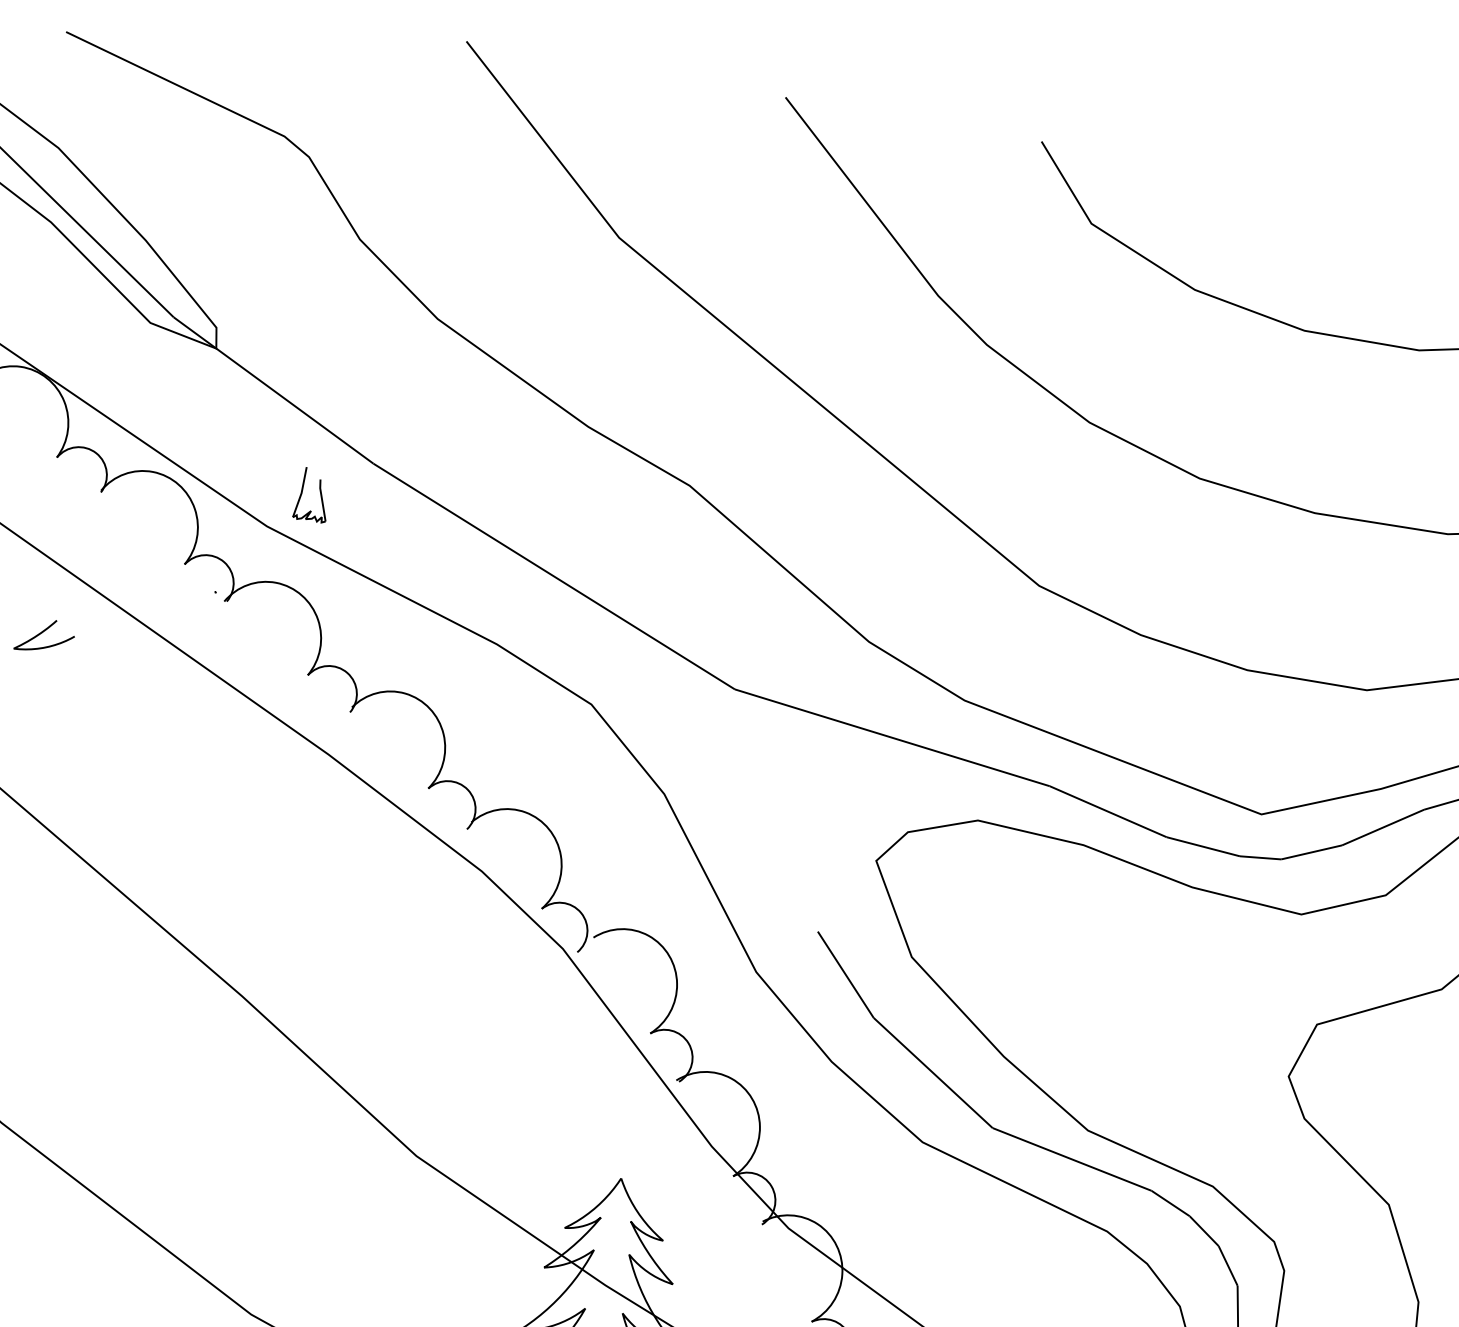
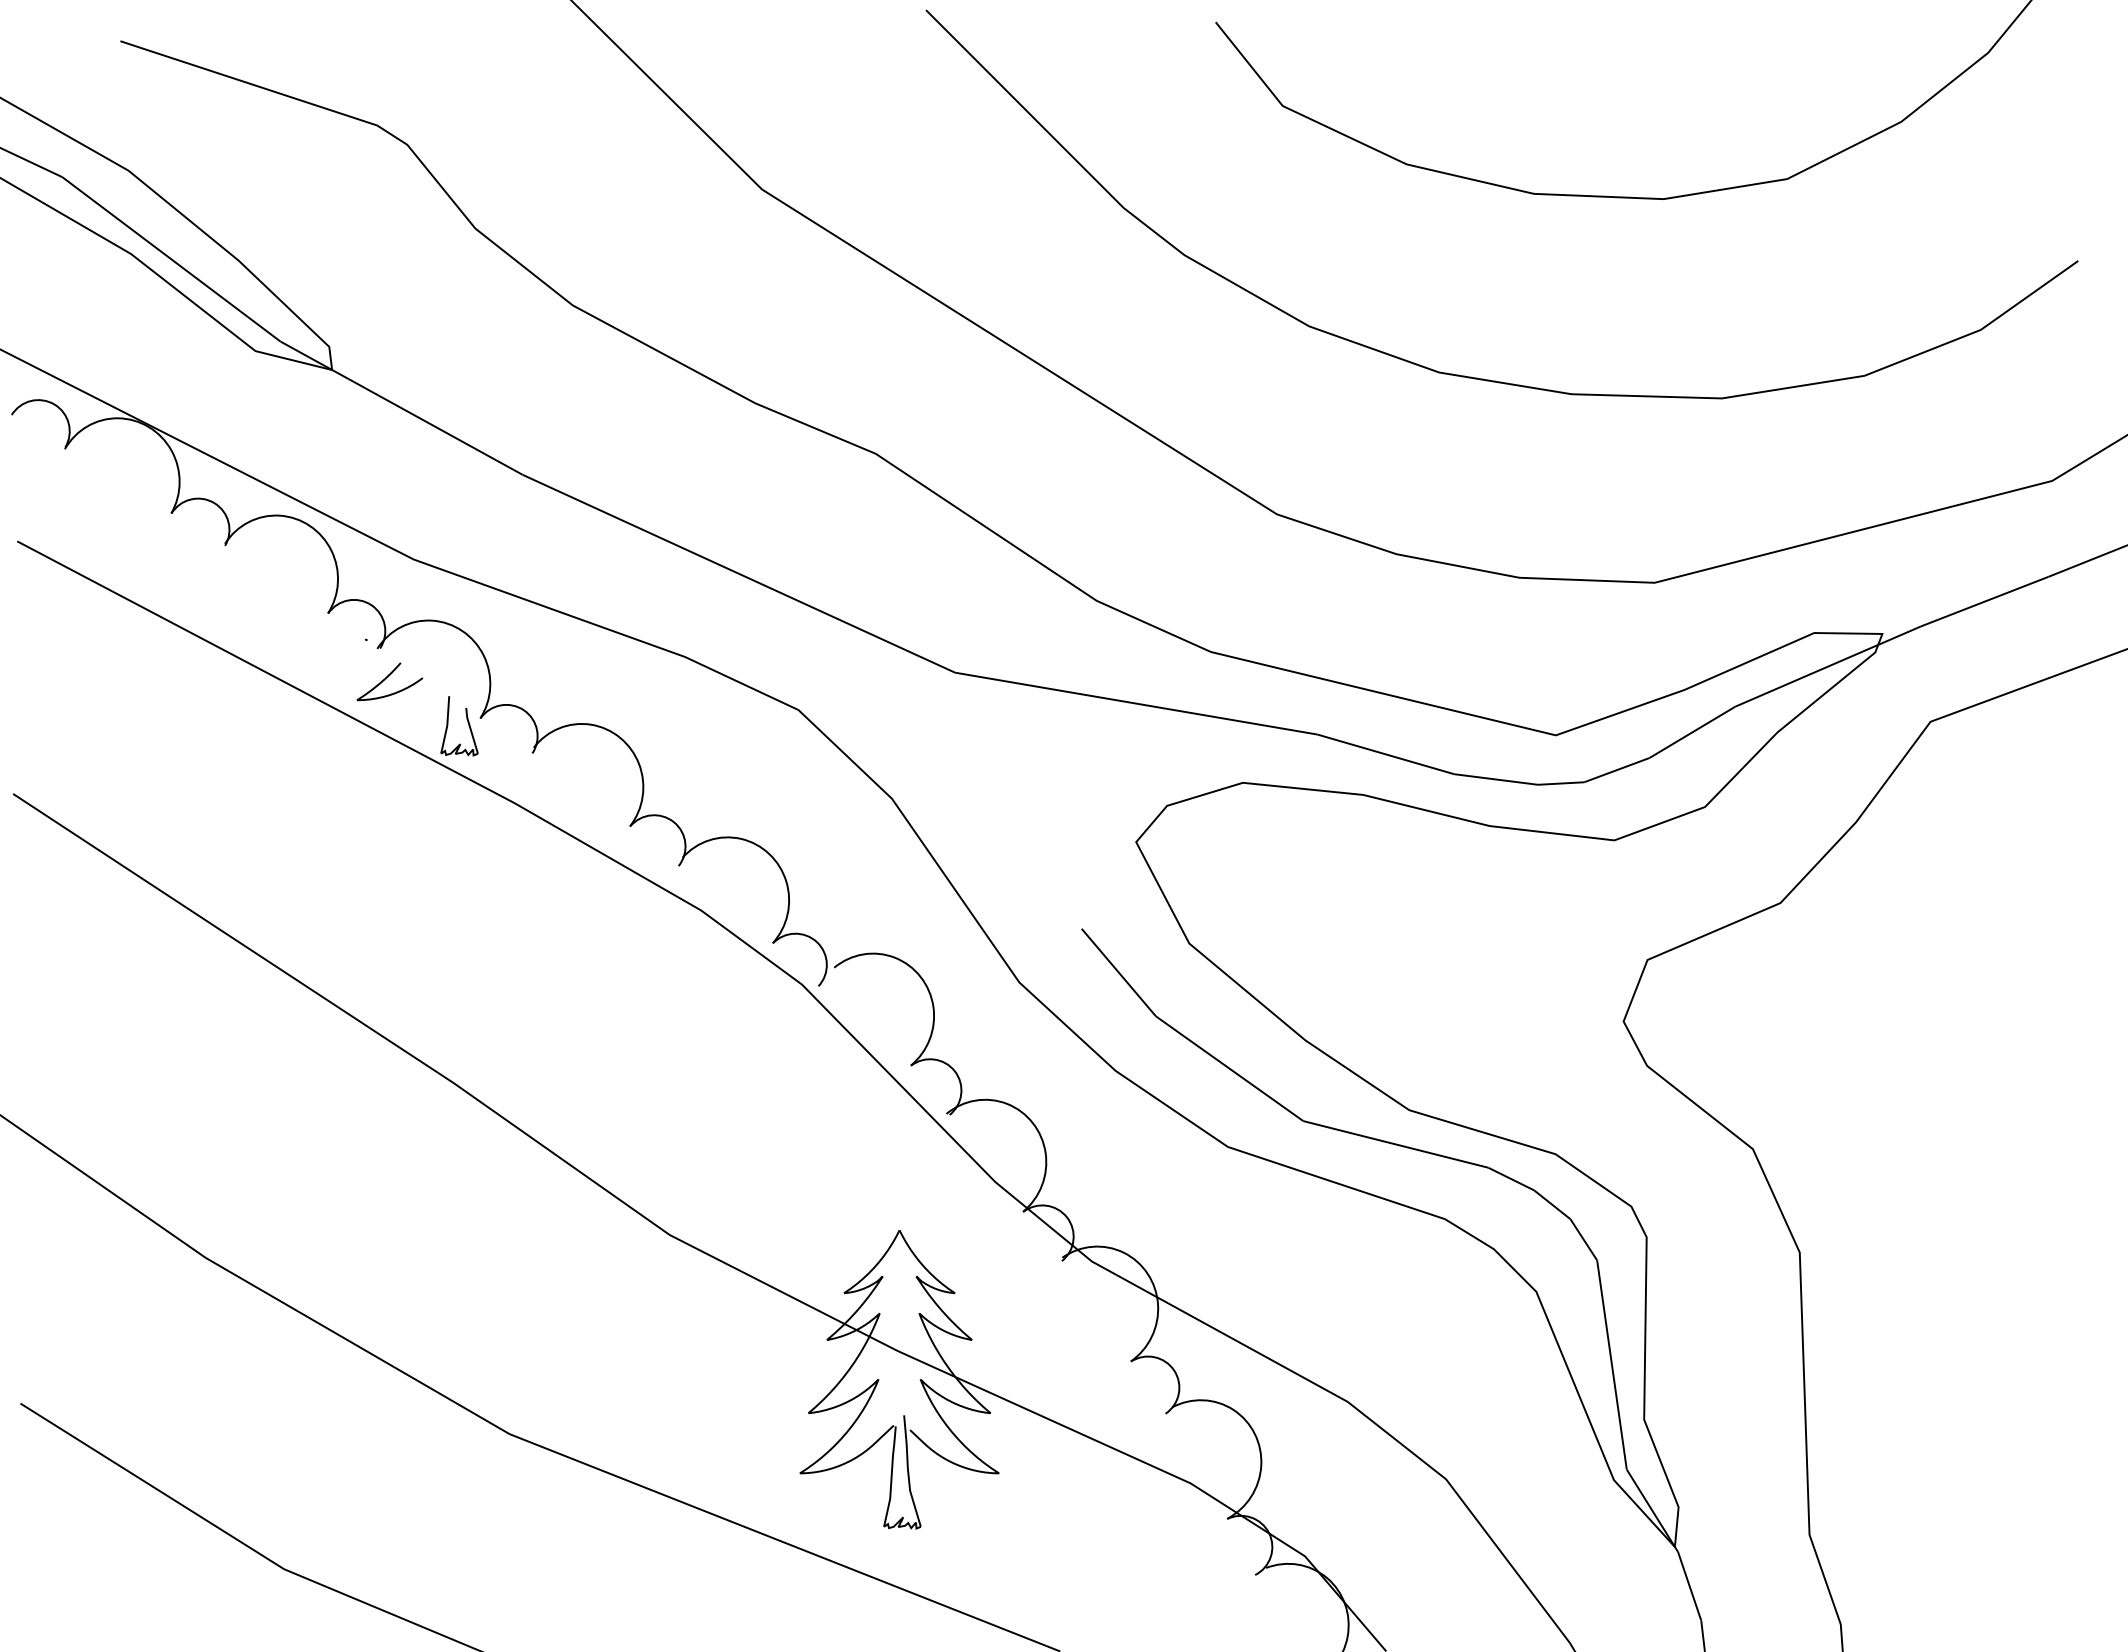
part: (319, 492) -> (467, 722), moved
curve: (43, 632) -> (387, 678), moved

